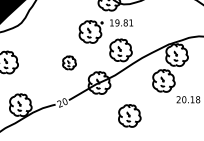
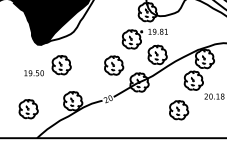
part: (69, 62) -> (114, 65), size x1.67
part: (130, 116) -> (179, 110), moved

